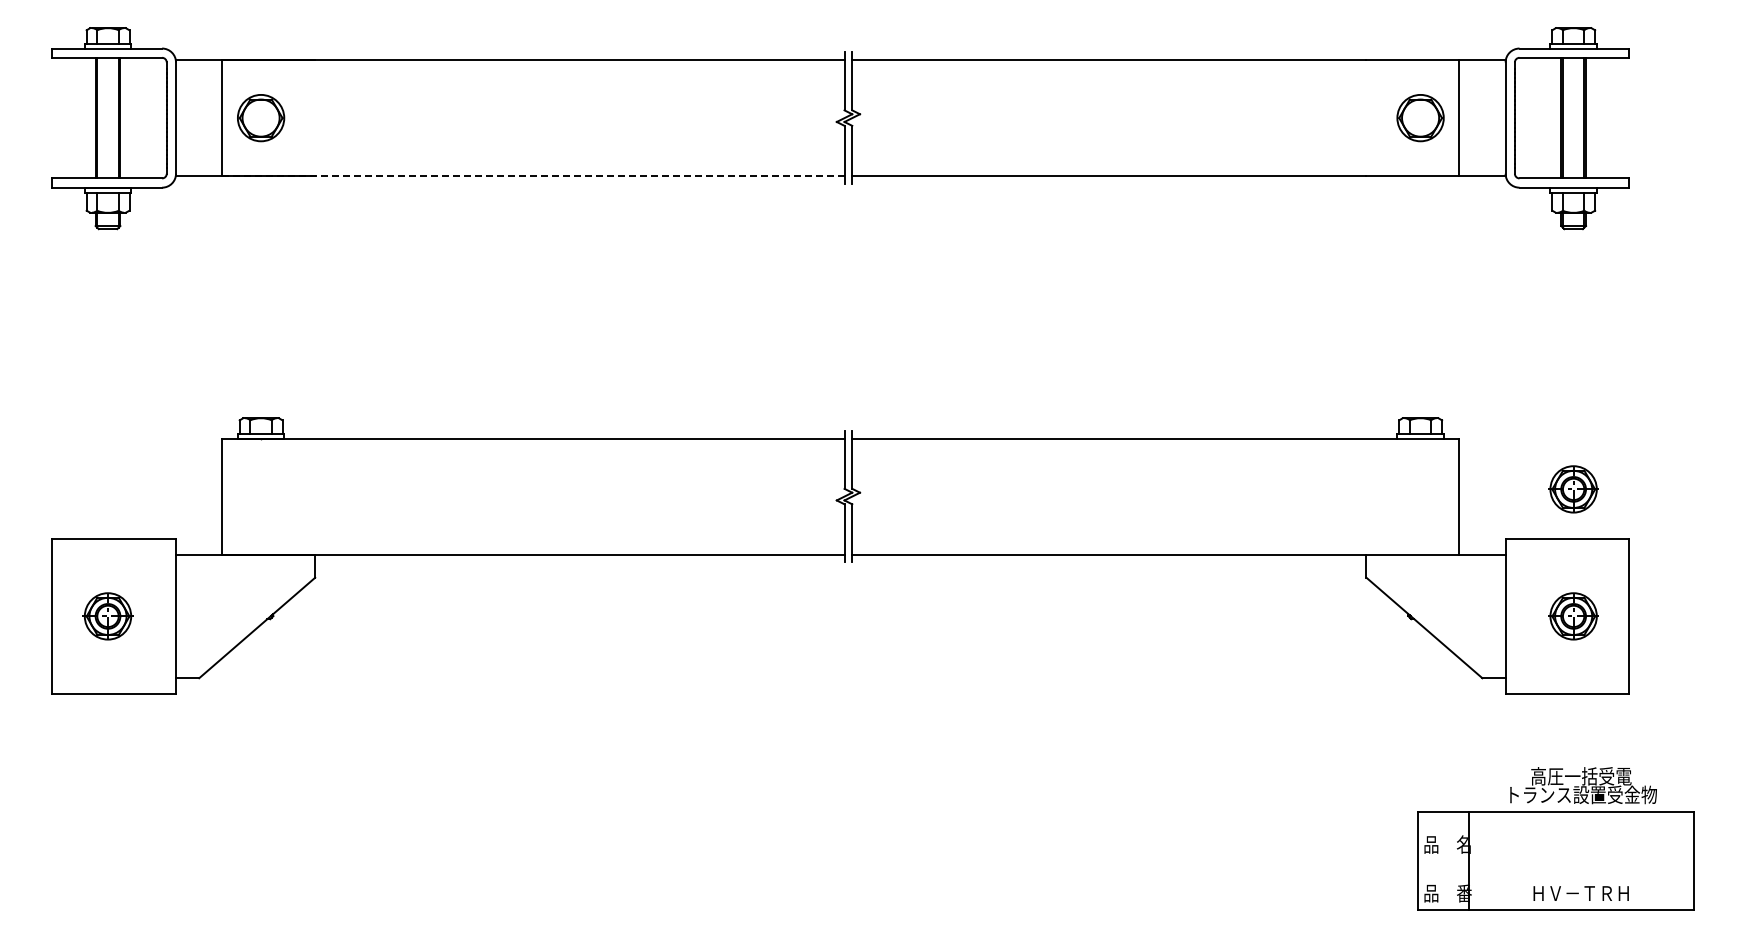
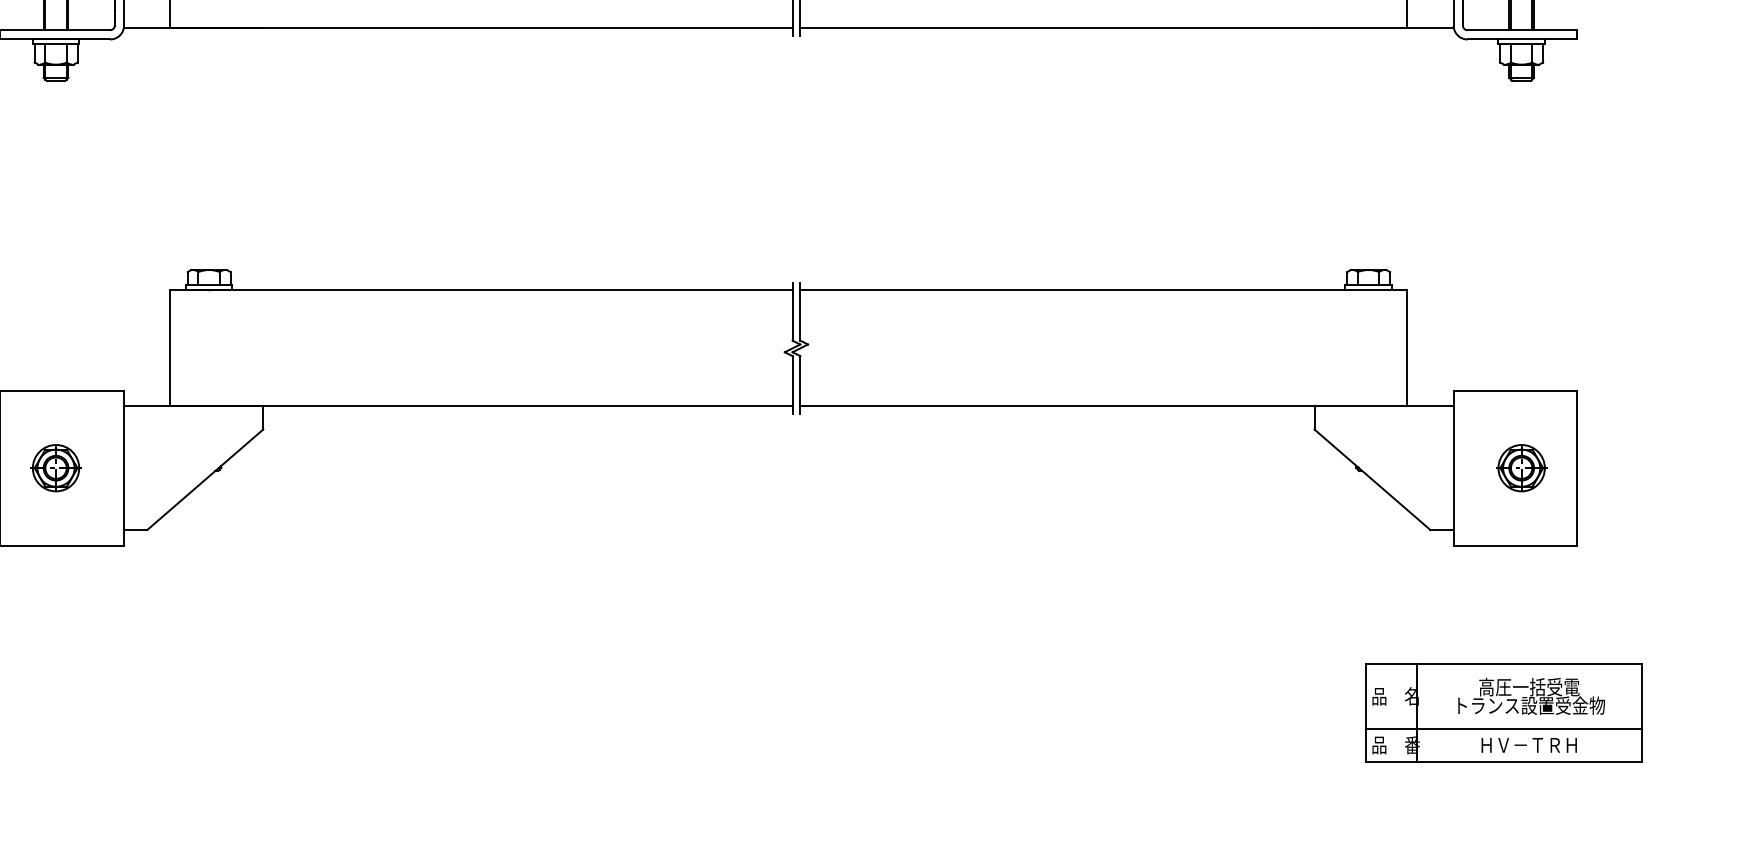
line: (533, 176) -> (481, 28), dashed -> solid
part: (1573, 489) -> (1521, 341), removed
text: (1583, 785) -> (1531, 696), moved
line: (1555, 877) -> (1503, 729), added

